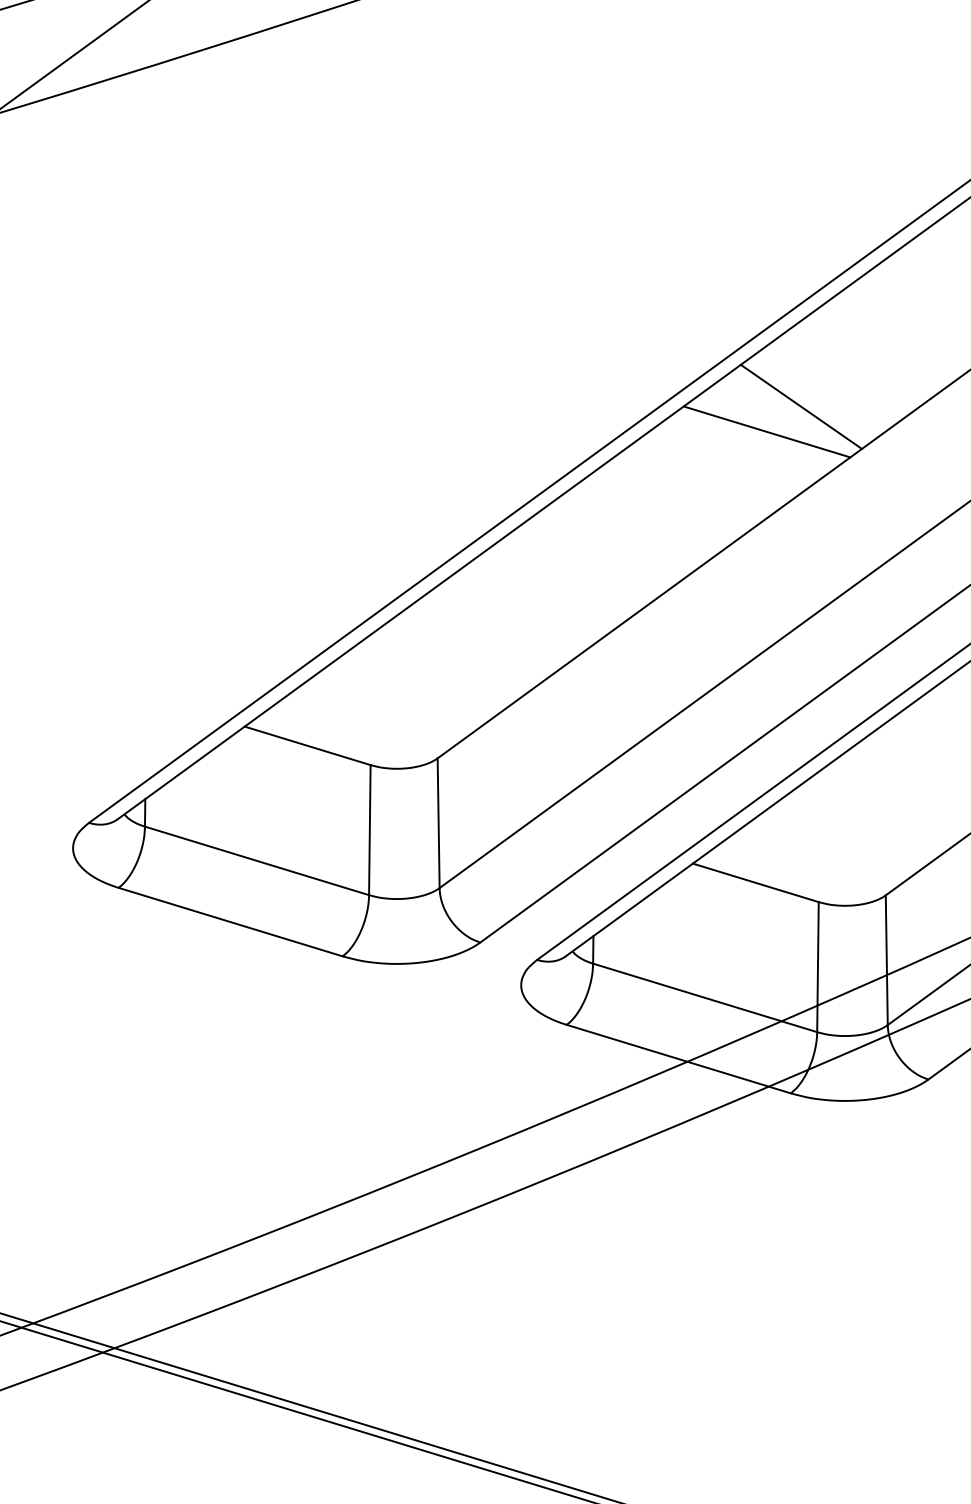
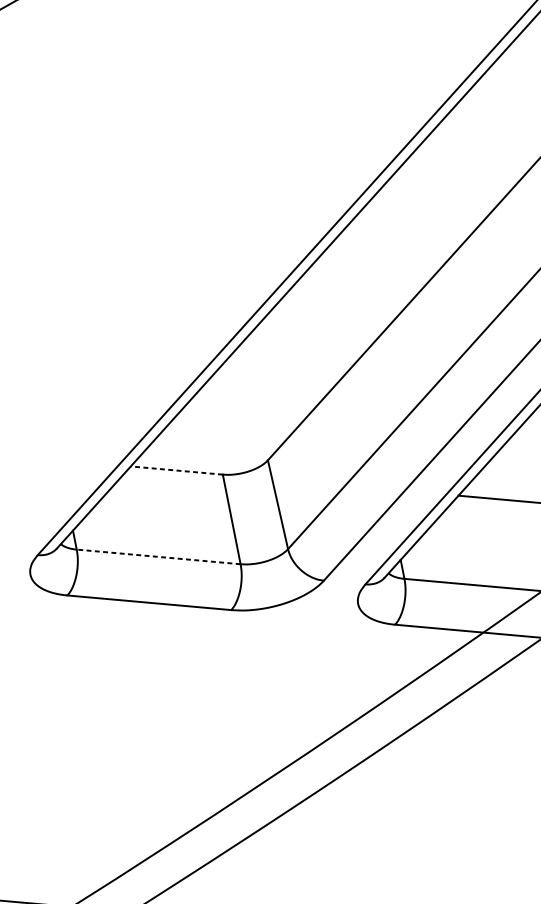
line: (800, 406) -> (466, 166), removed
line: (766, 431) -> (446, 188), removed
line: (307, 745) -> (176, 470), solid -> dashed
line: (256, 860) -> (158, 556), solid -> dashed

